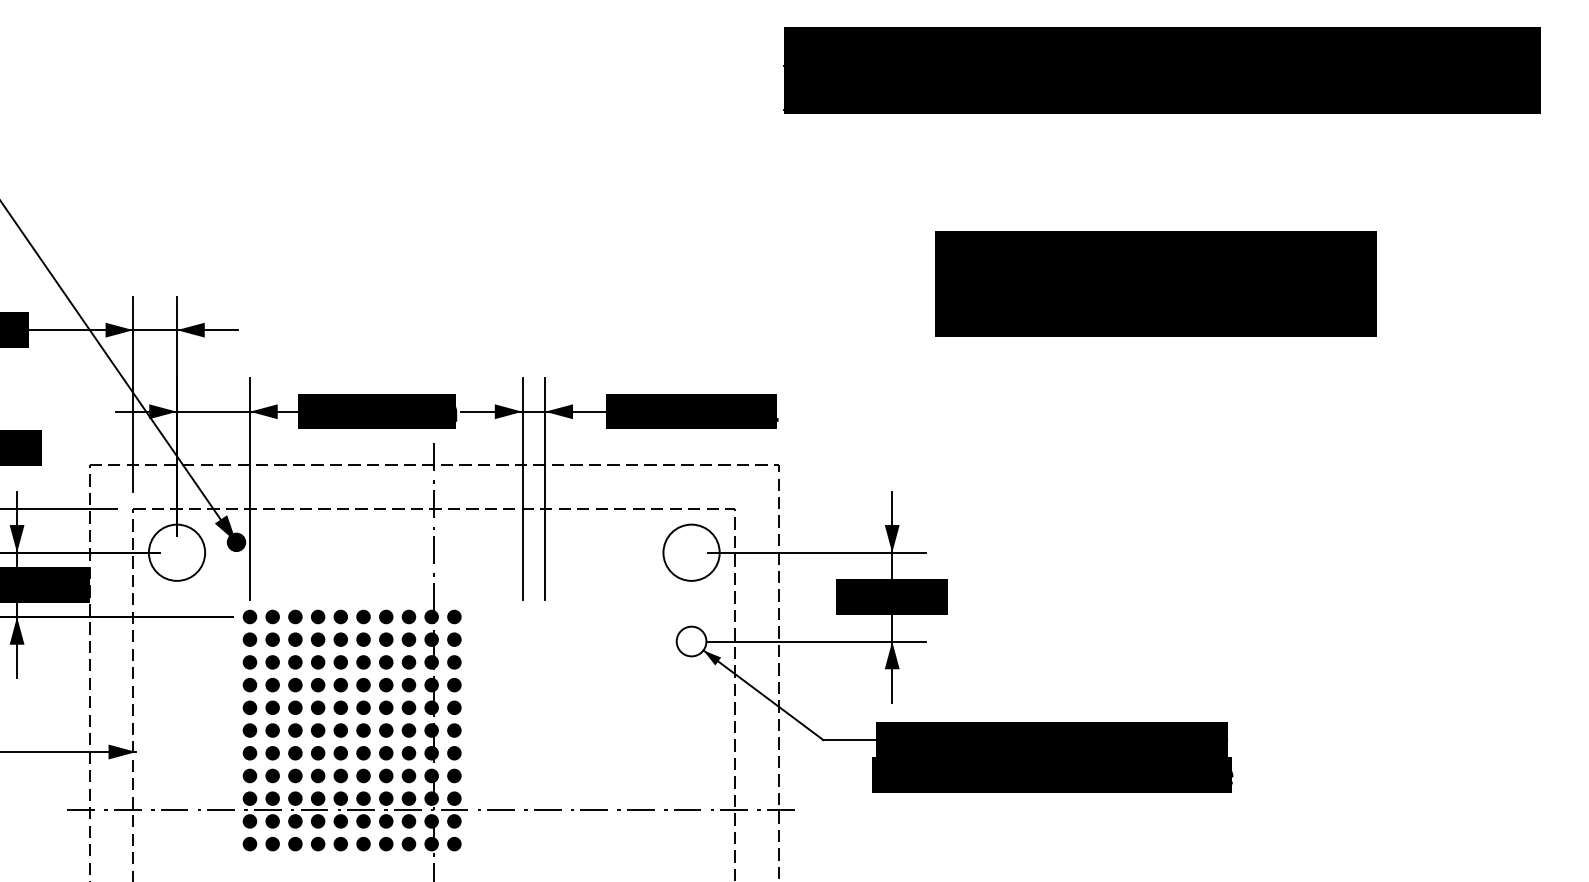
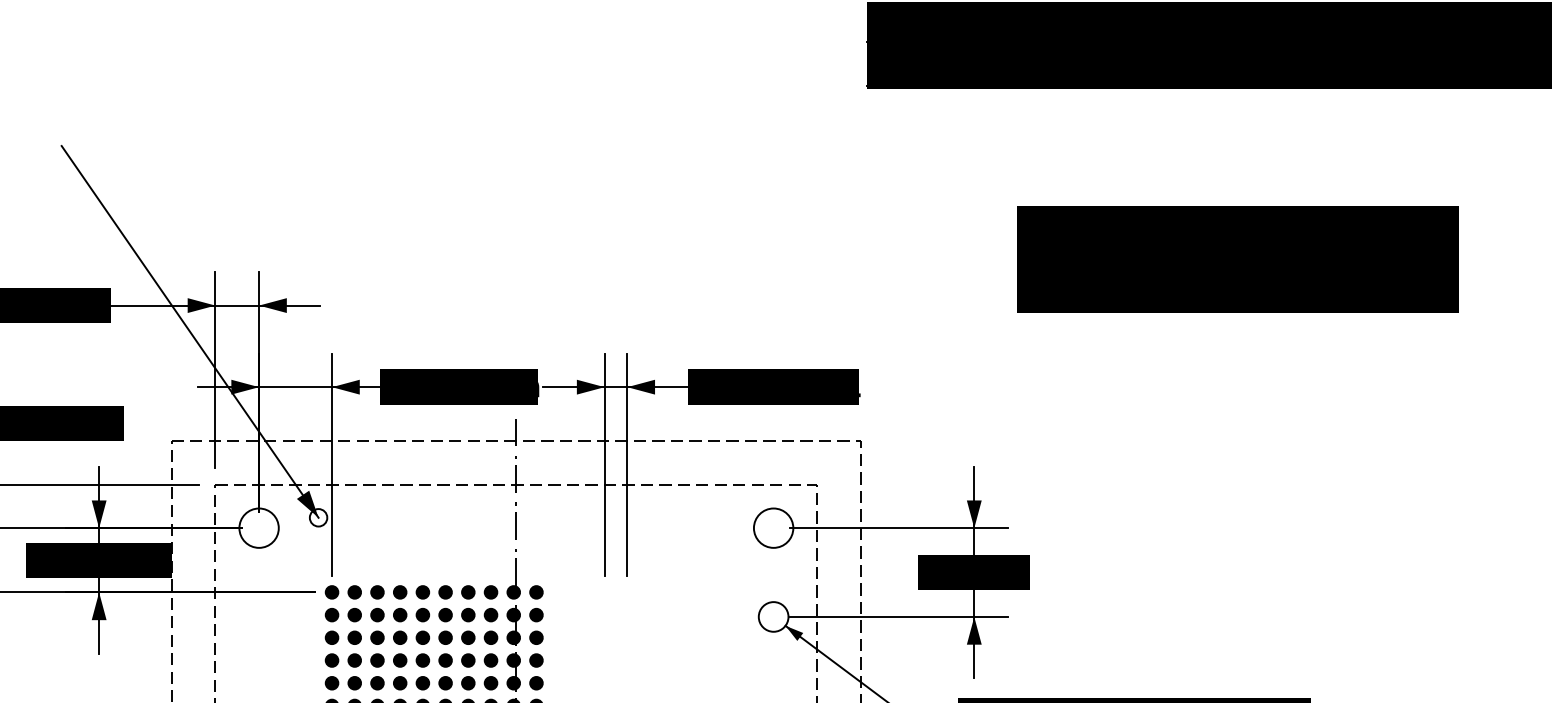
fill: (236, 542) -> (318, 517), removed
circle: (176, 552) -> (258, 527), size x0.7
circle: (691, 552) -> (773, 527), size x0.7

